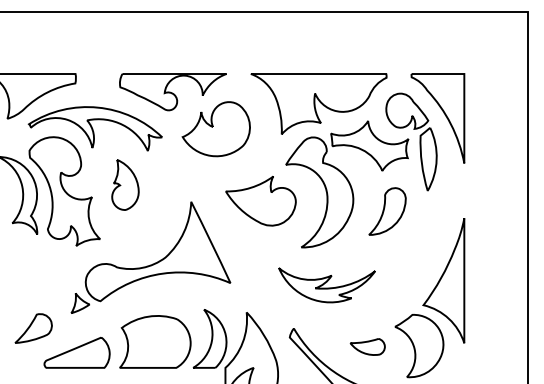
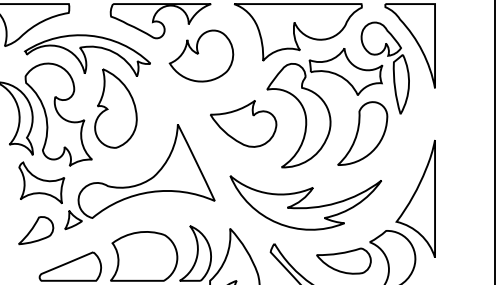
part: (125, 184) -> (115, 108), size x1.67
part: (387, 211) -> (362, 133), size x1.43
part: (46, 263) -> (41, 182), added
part: (326, 285) -> (305, 203), size x1.67
part: (33, 328) -> (35, 230), moved
part: (367, 346) -> (343, 260), size x1.67

